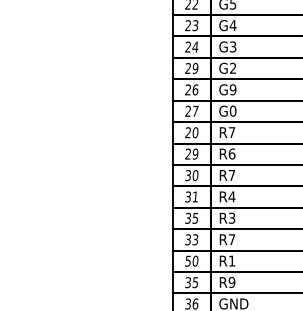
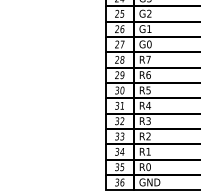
text: (195, 68) -> (122, 13), 29 -> 25
text: (232, 89) -> (148, 28), G9 -> G1
text: (195, 132) -> (122, 59), 20 -> 28
text: (231, 175) -> (148, 90), R7 -> R5
text: (195, 217) -> (122, 120), 35 -> 32
text: (231, 239) -> (148, 136), R7 -> R2
text: (192, 260) -> (120, 151), 50 -> 34
text: (231, 282) -> (148, 167), R9 -> R0

